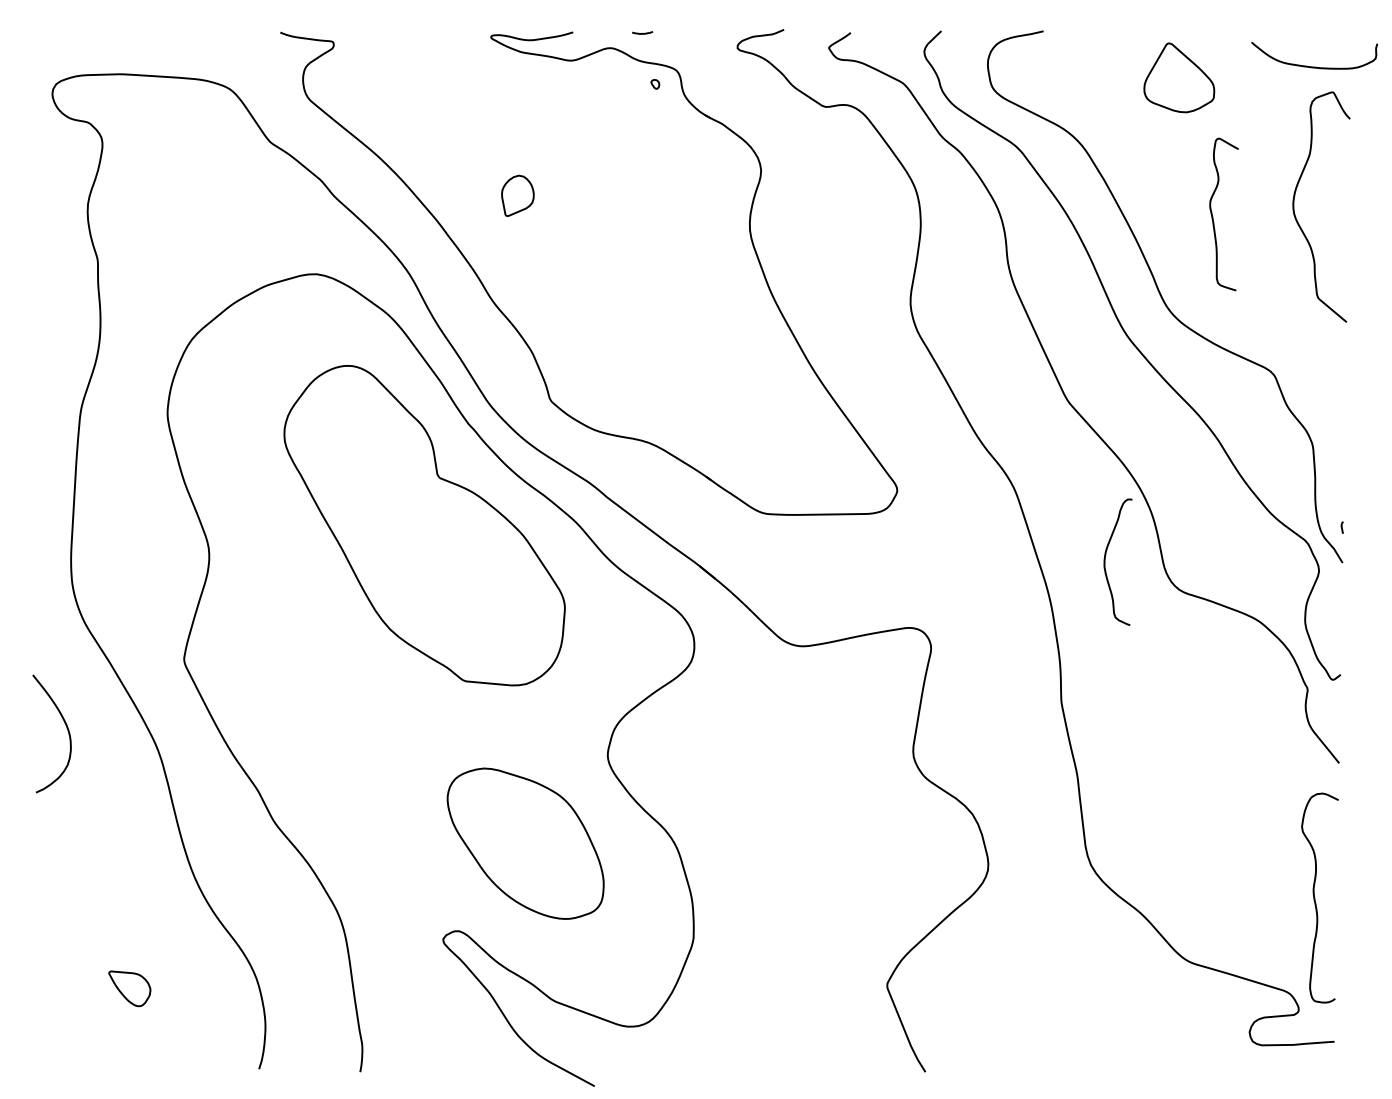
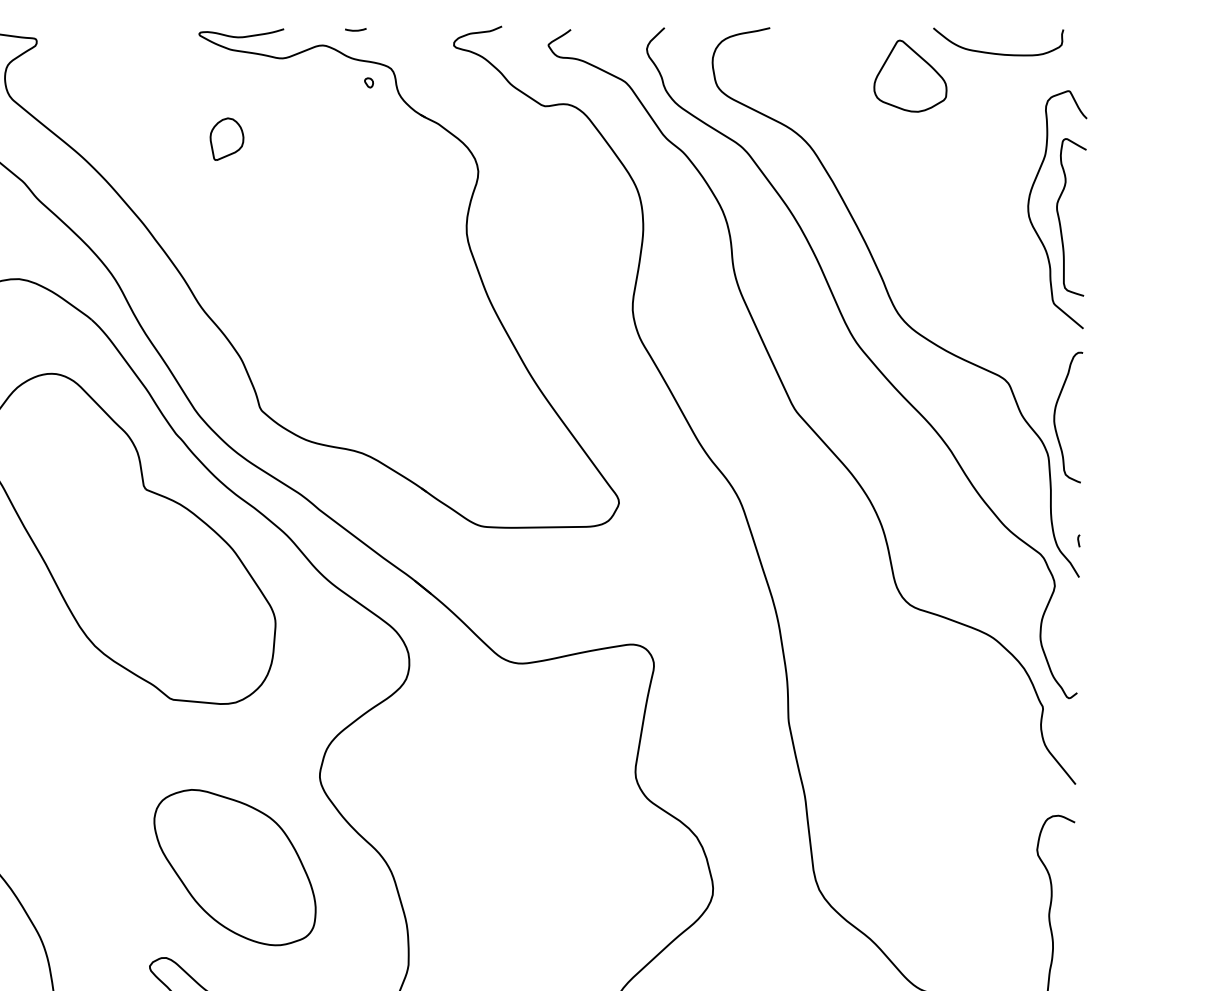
curve: (1314, 66) -> (998, 53), moved
part: (517, 195) -> (226, 138), moved
curve: (1213, 216) -> (1060, 219), moved
curve: (1105, 561) -> (1055, 416), moved

